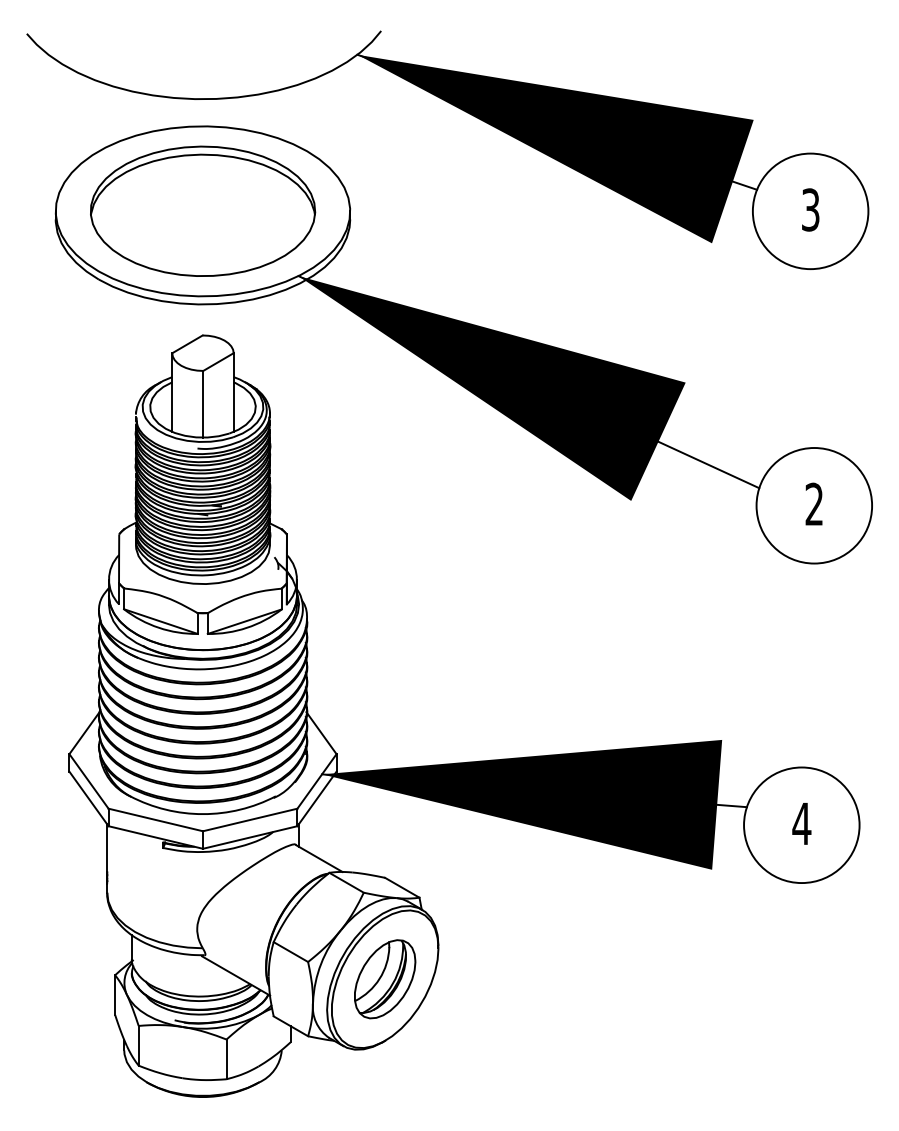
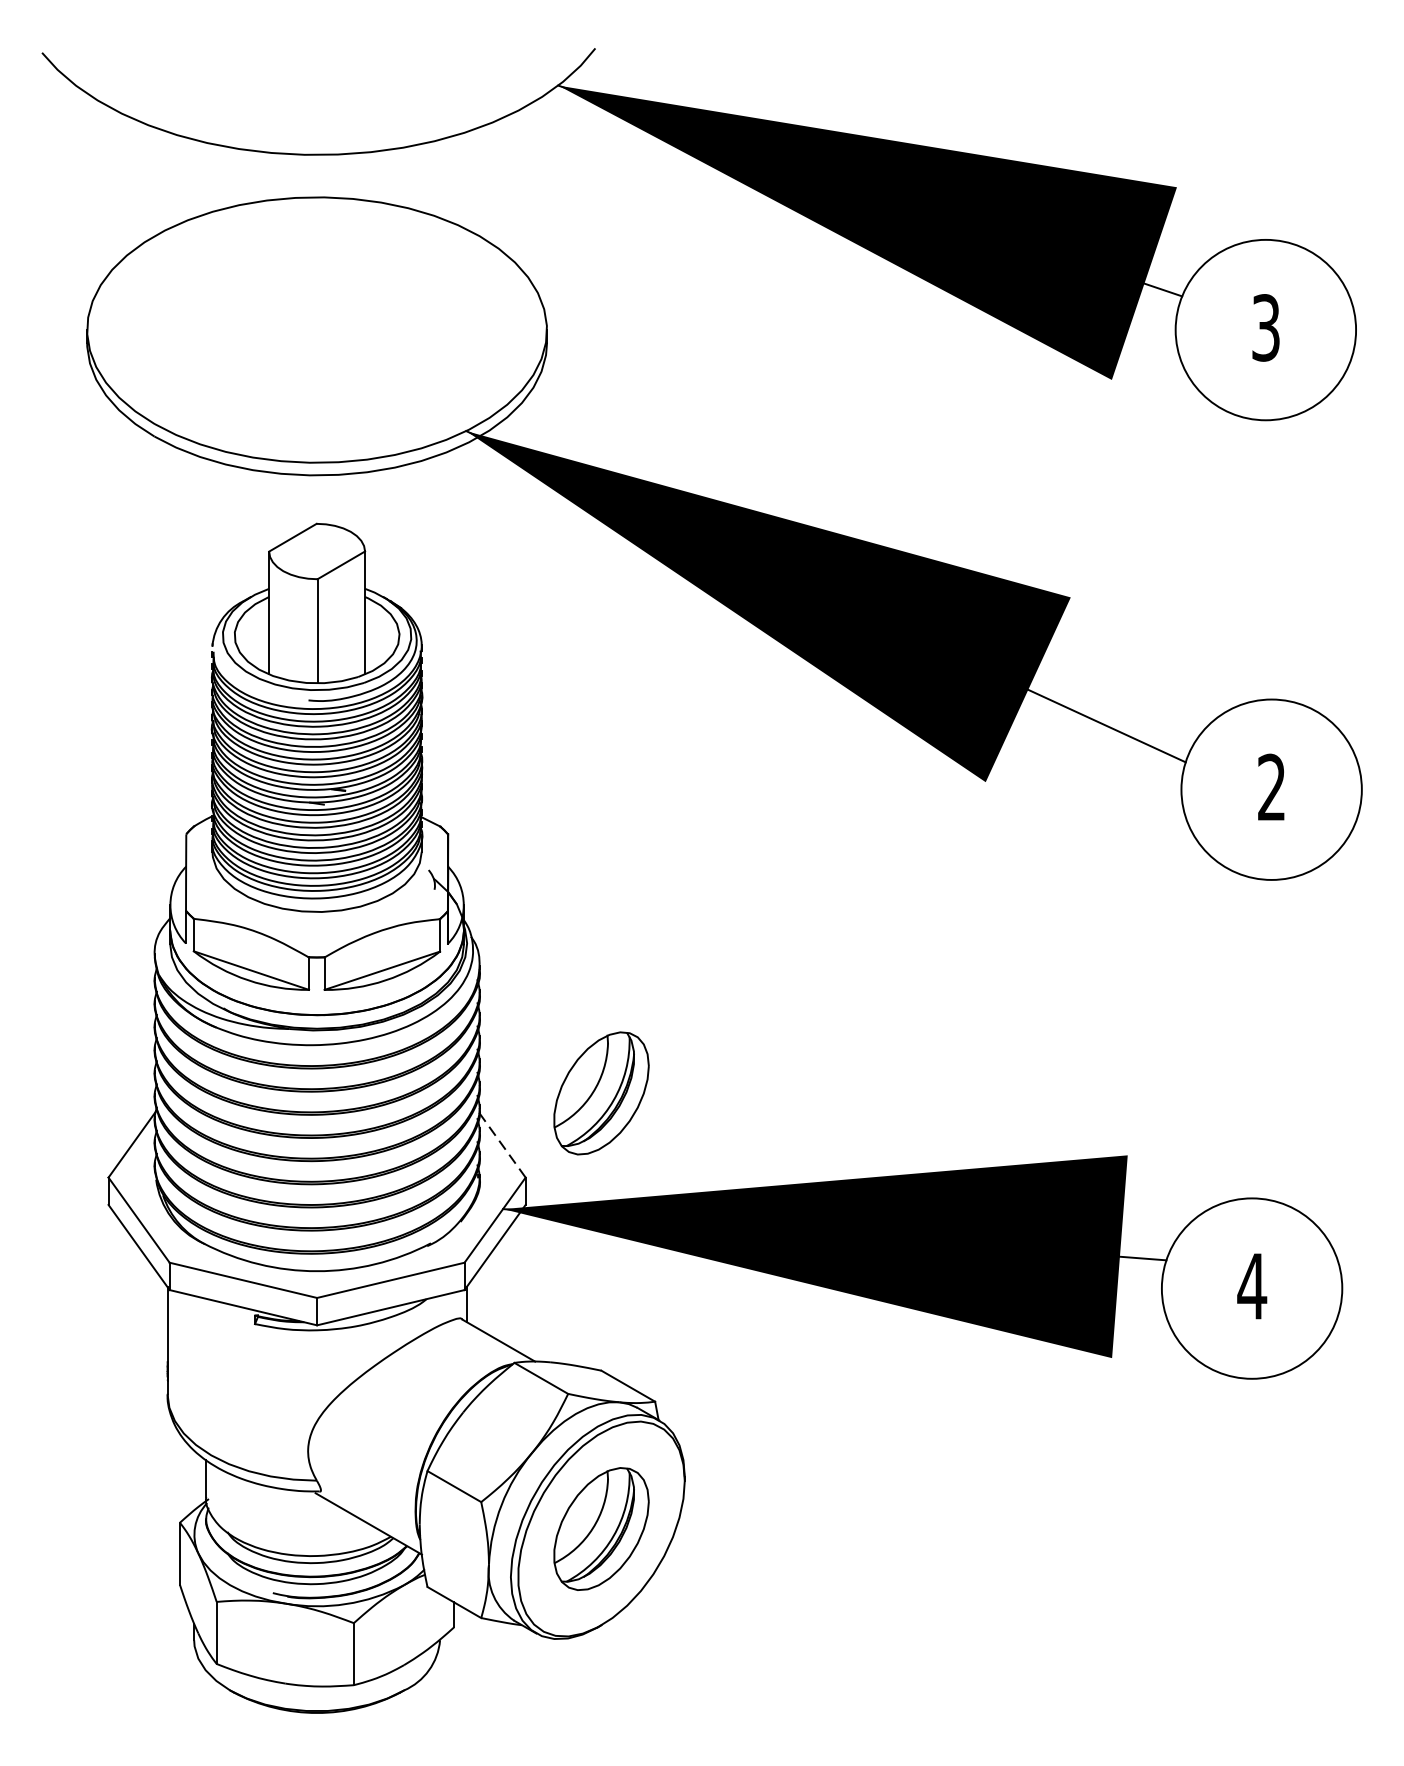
part: (203, 210) -> (317, 328), removed
part: (385, 700) -> (602, 1093), added
line: (321, 733) -> (502, 1145), solid -> dashed

